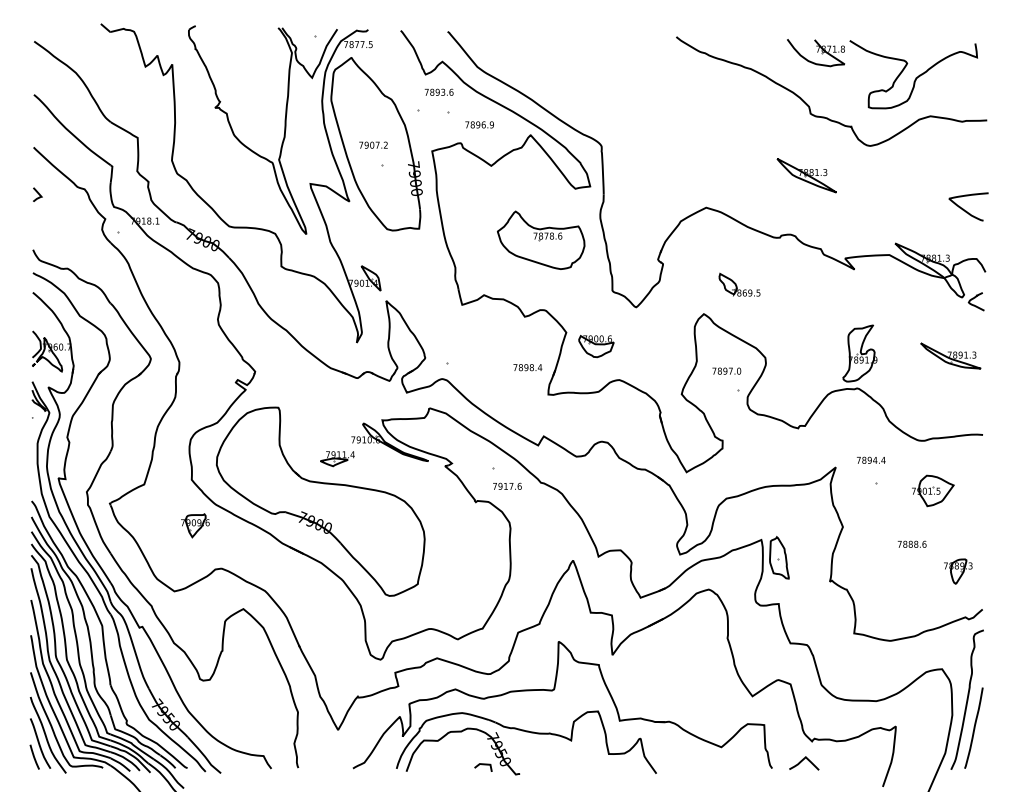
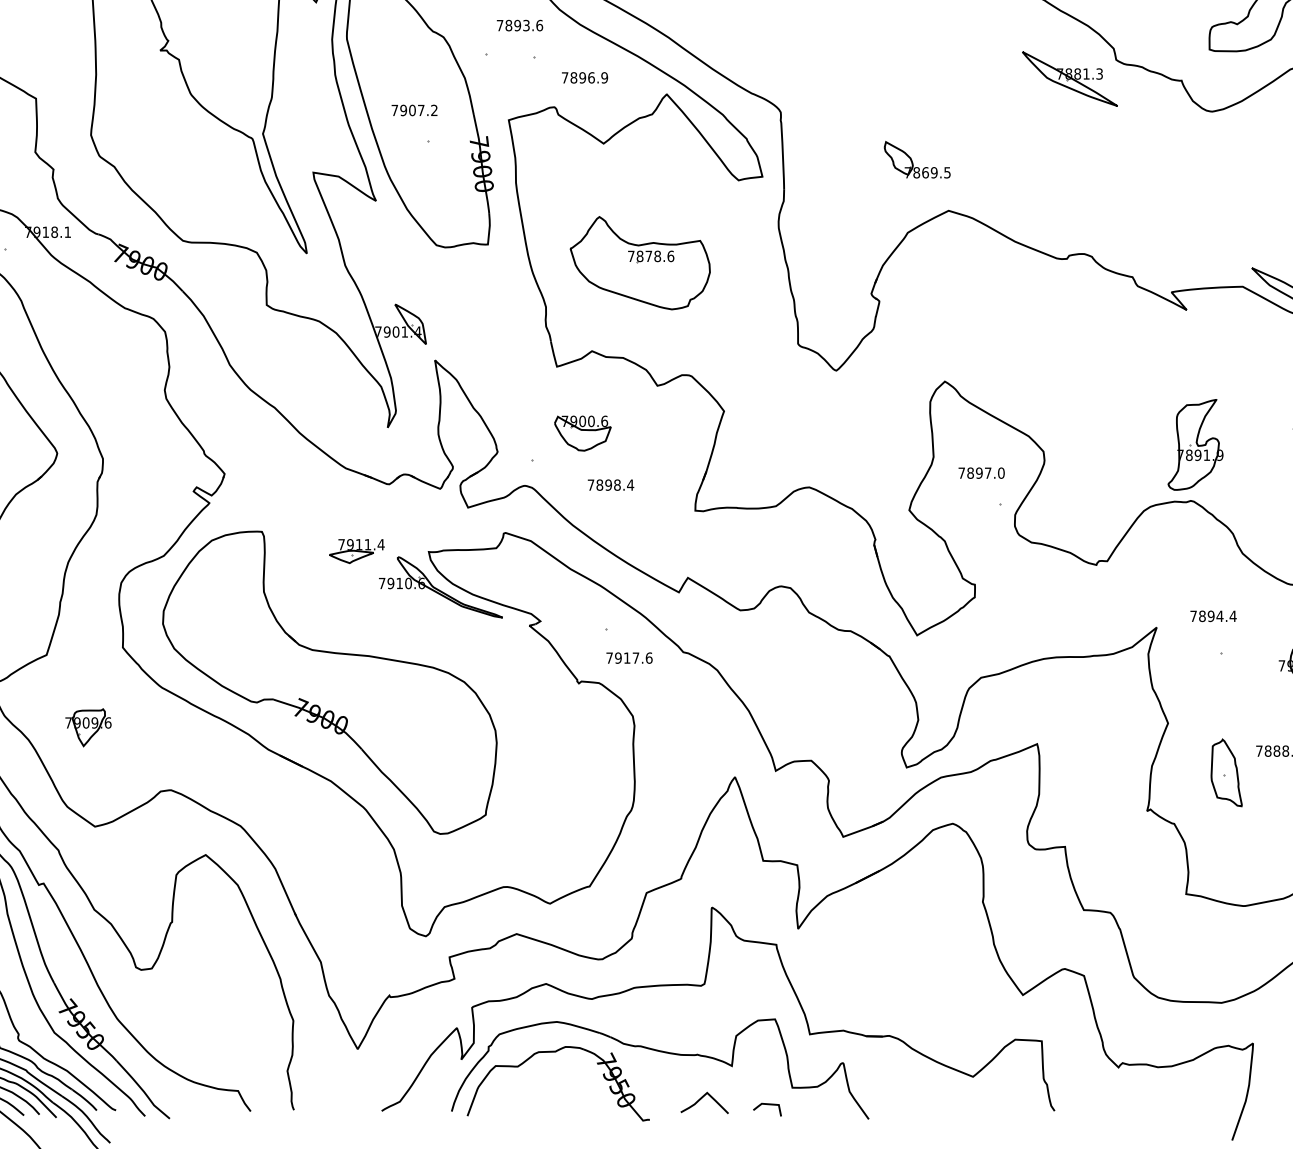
part: (806, 175) -> (1069, 78), moved
part: (541, 239) -> (640, 261), moved
part: (739, 284) -> (916, 159), moved
part: (596, 346) -> (583, 433), moved
text: (527, 367) -> (610, 484), moved
part: (337, 459) -> (356, 552), moved
part: (195, 525) -> (88, 727), moved
part: (779, 557) -> (1226, 772), moved
curve: (802, 761) -> (701, 1099), moved
curve: (483, 765) -> (767, 1106), moved

